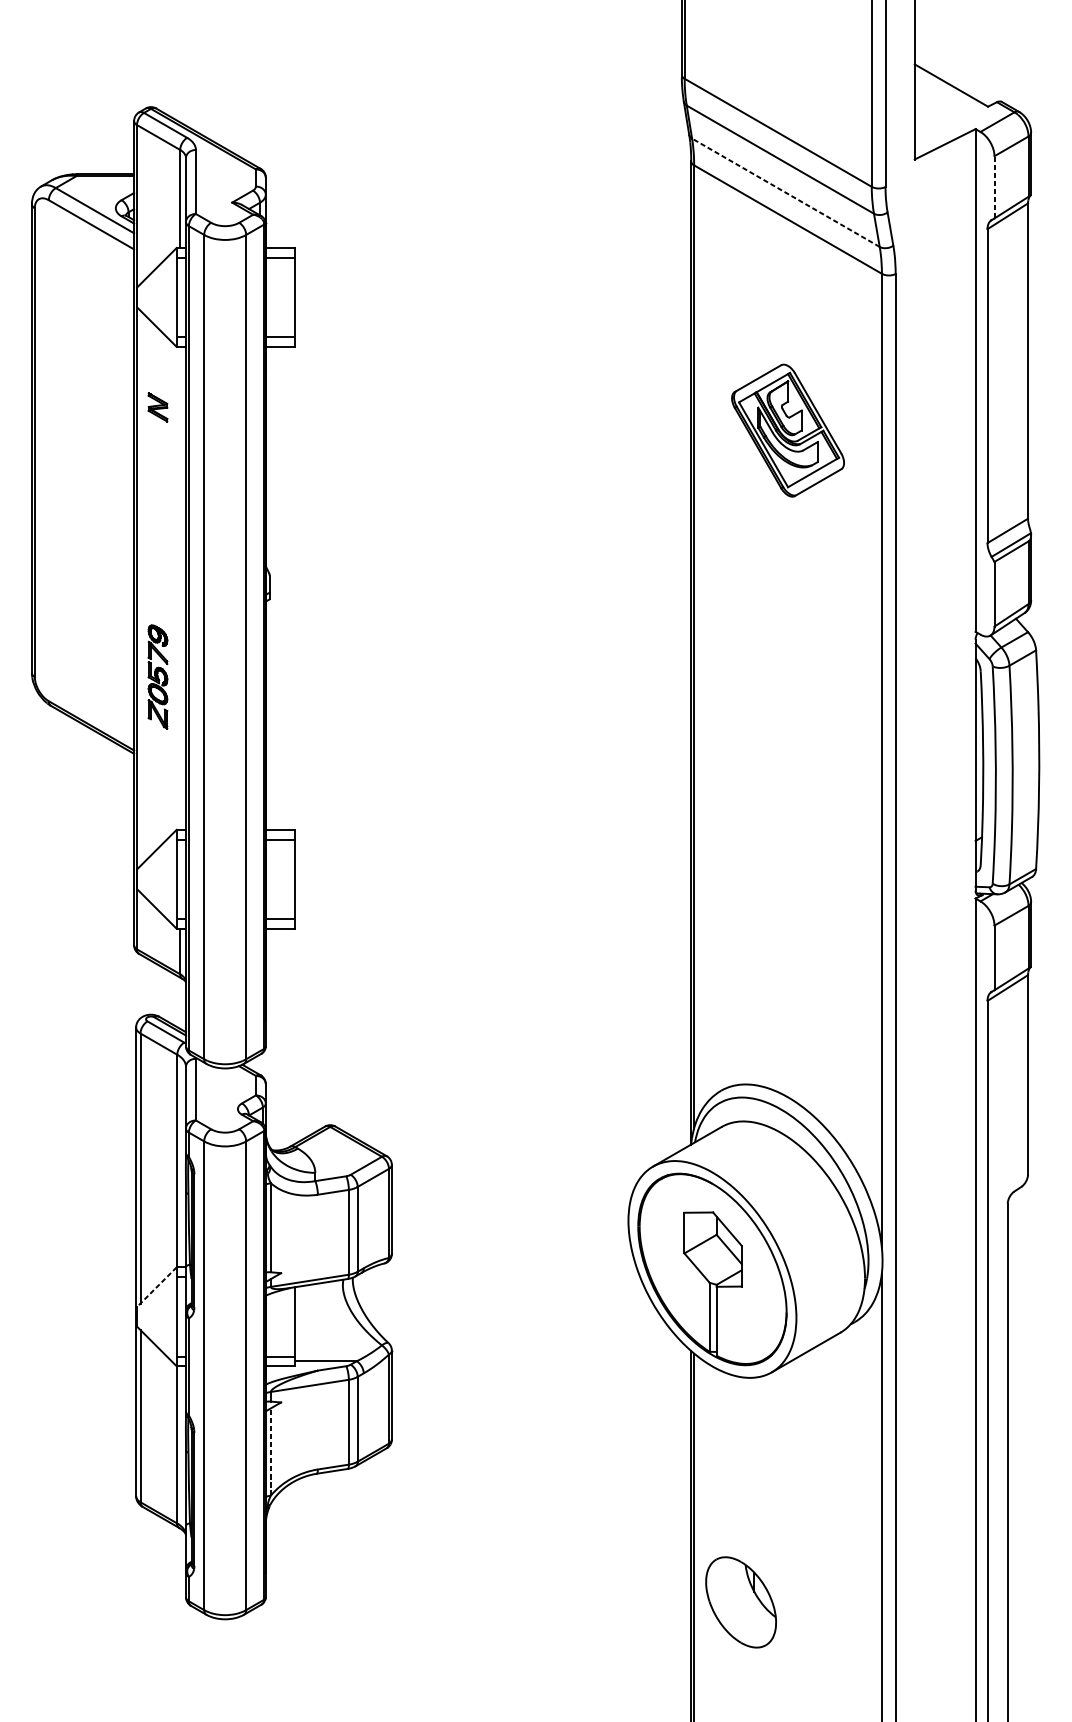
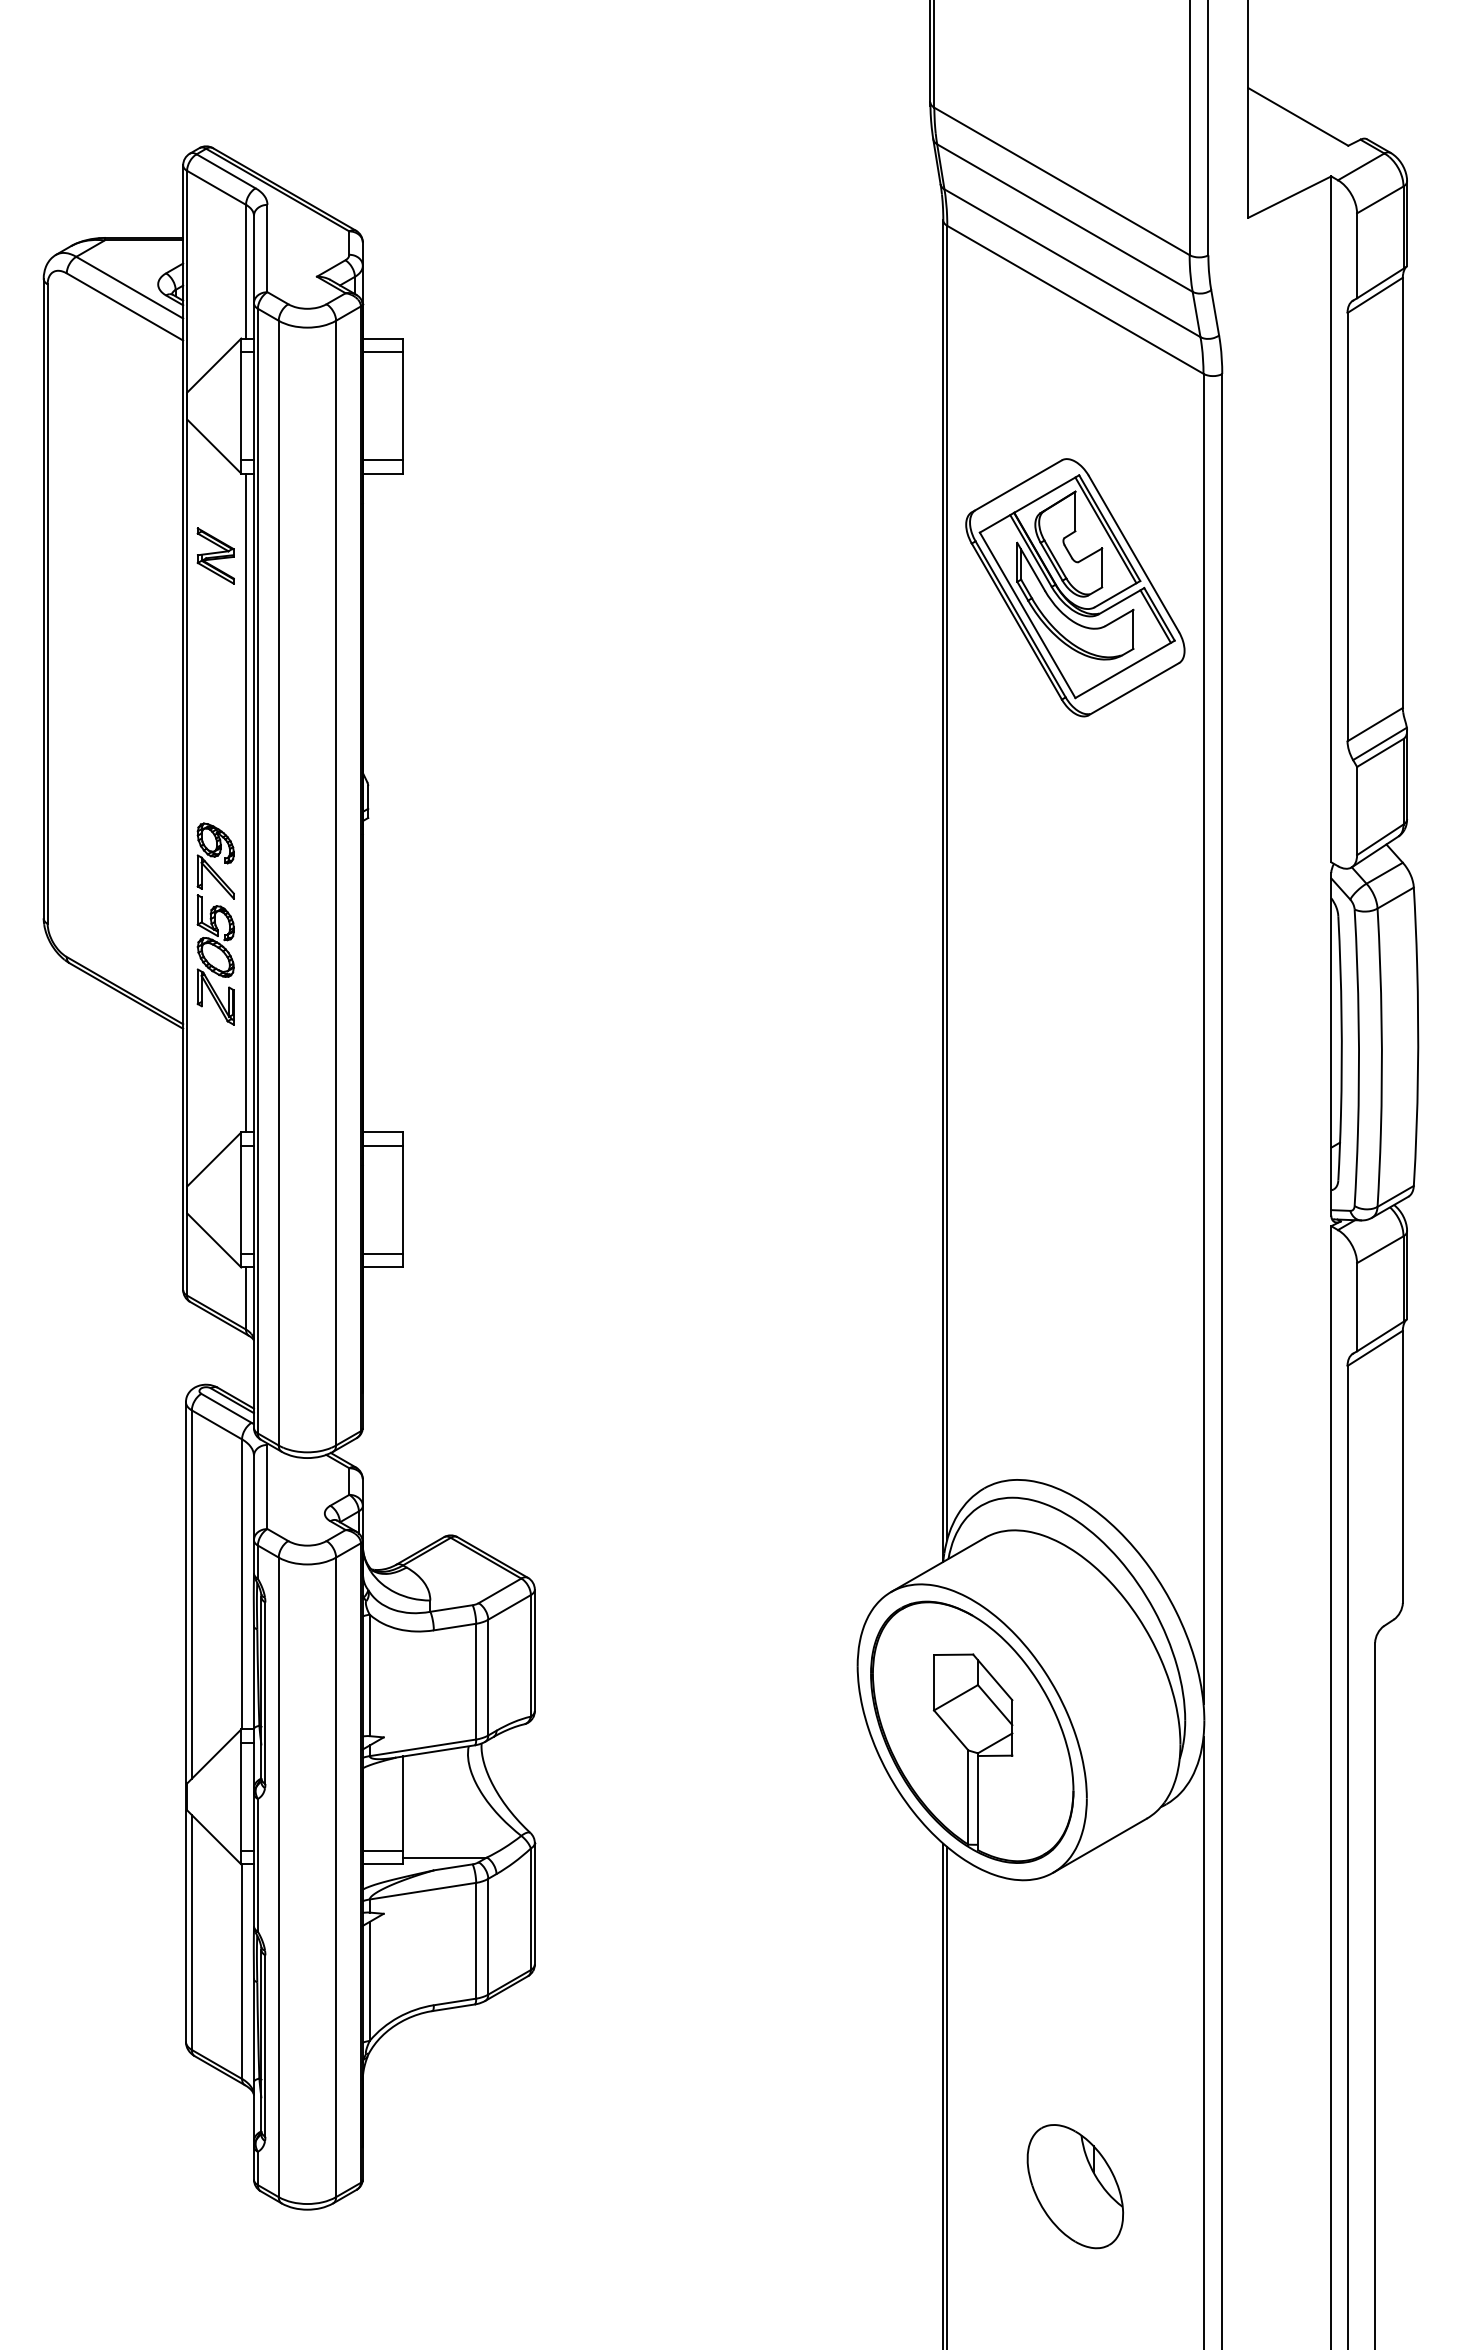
line: (994, 187) -> (1357, 255), dashed -> solid
line: (785, 192) -> (1072, 263), dashed -> solid
part: (157, 406) -> (215, 555), size x1.43
part: (788, 430) -> (1075, 587), size x1.43
line: (180, 587) -> (246, 802), added
part: (157, 676) -> (215, 923), size x1.43
line: (156, 1287) -> (213, 1756), dashed -> solid
line: (270, 1452) -> (369, 1981), dashed -> solid
part: (741, 1602) -> (1075, 2186), moved

